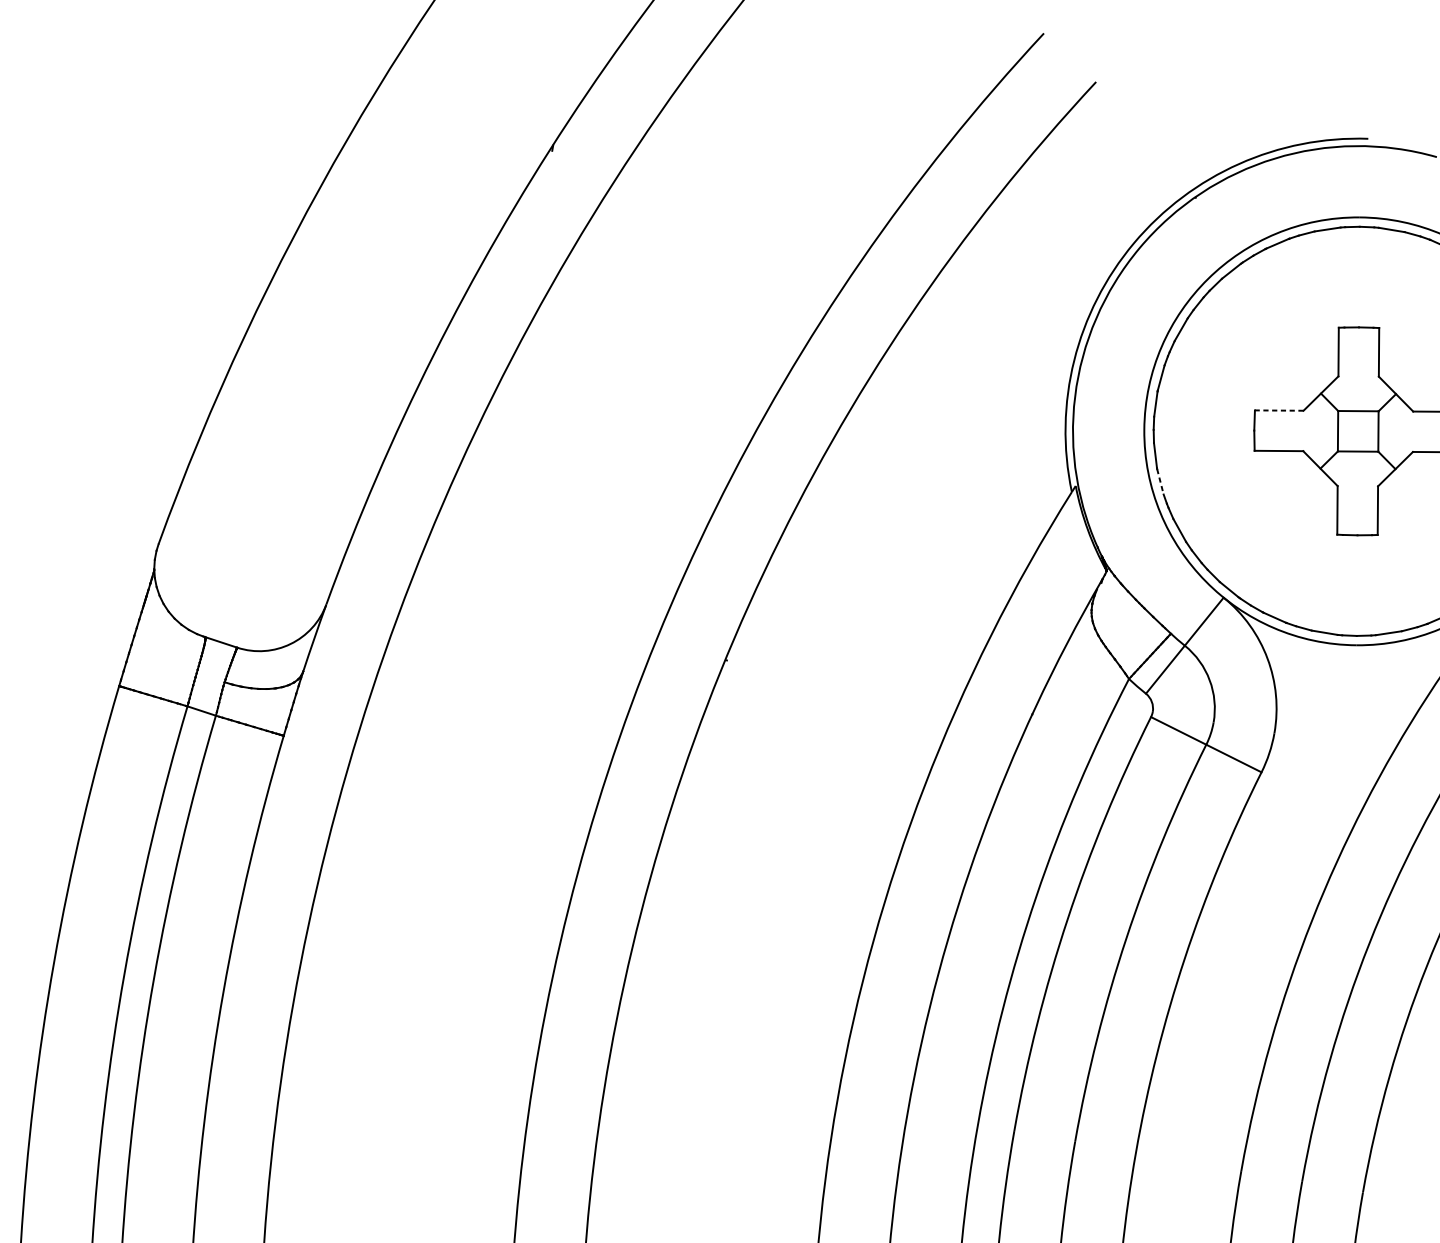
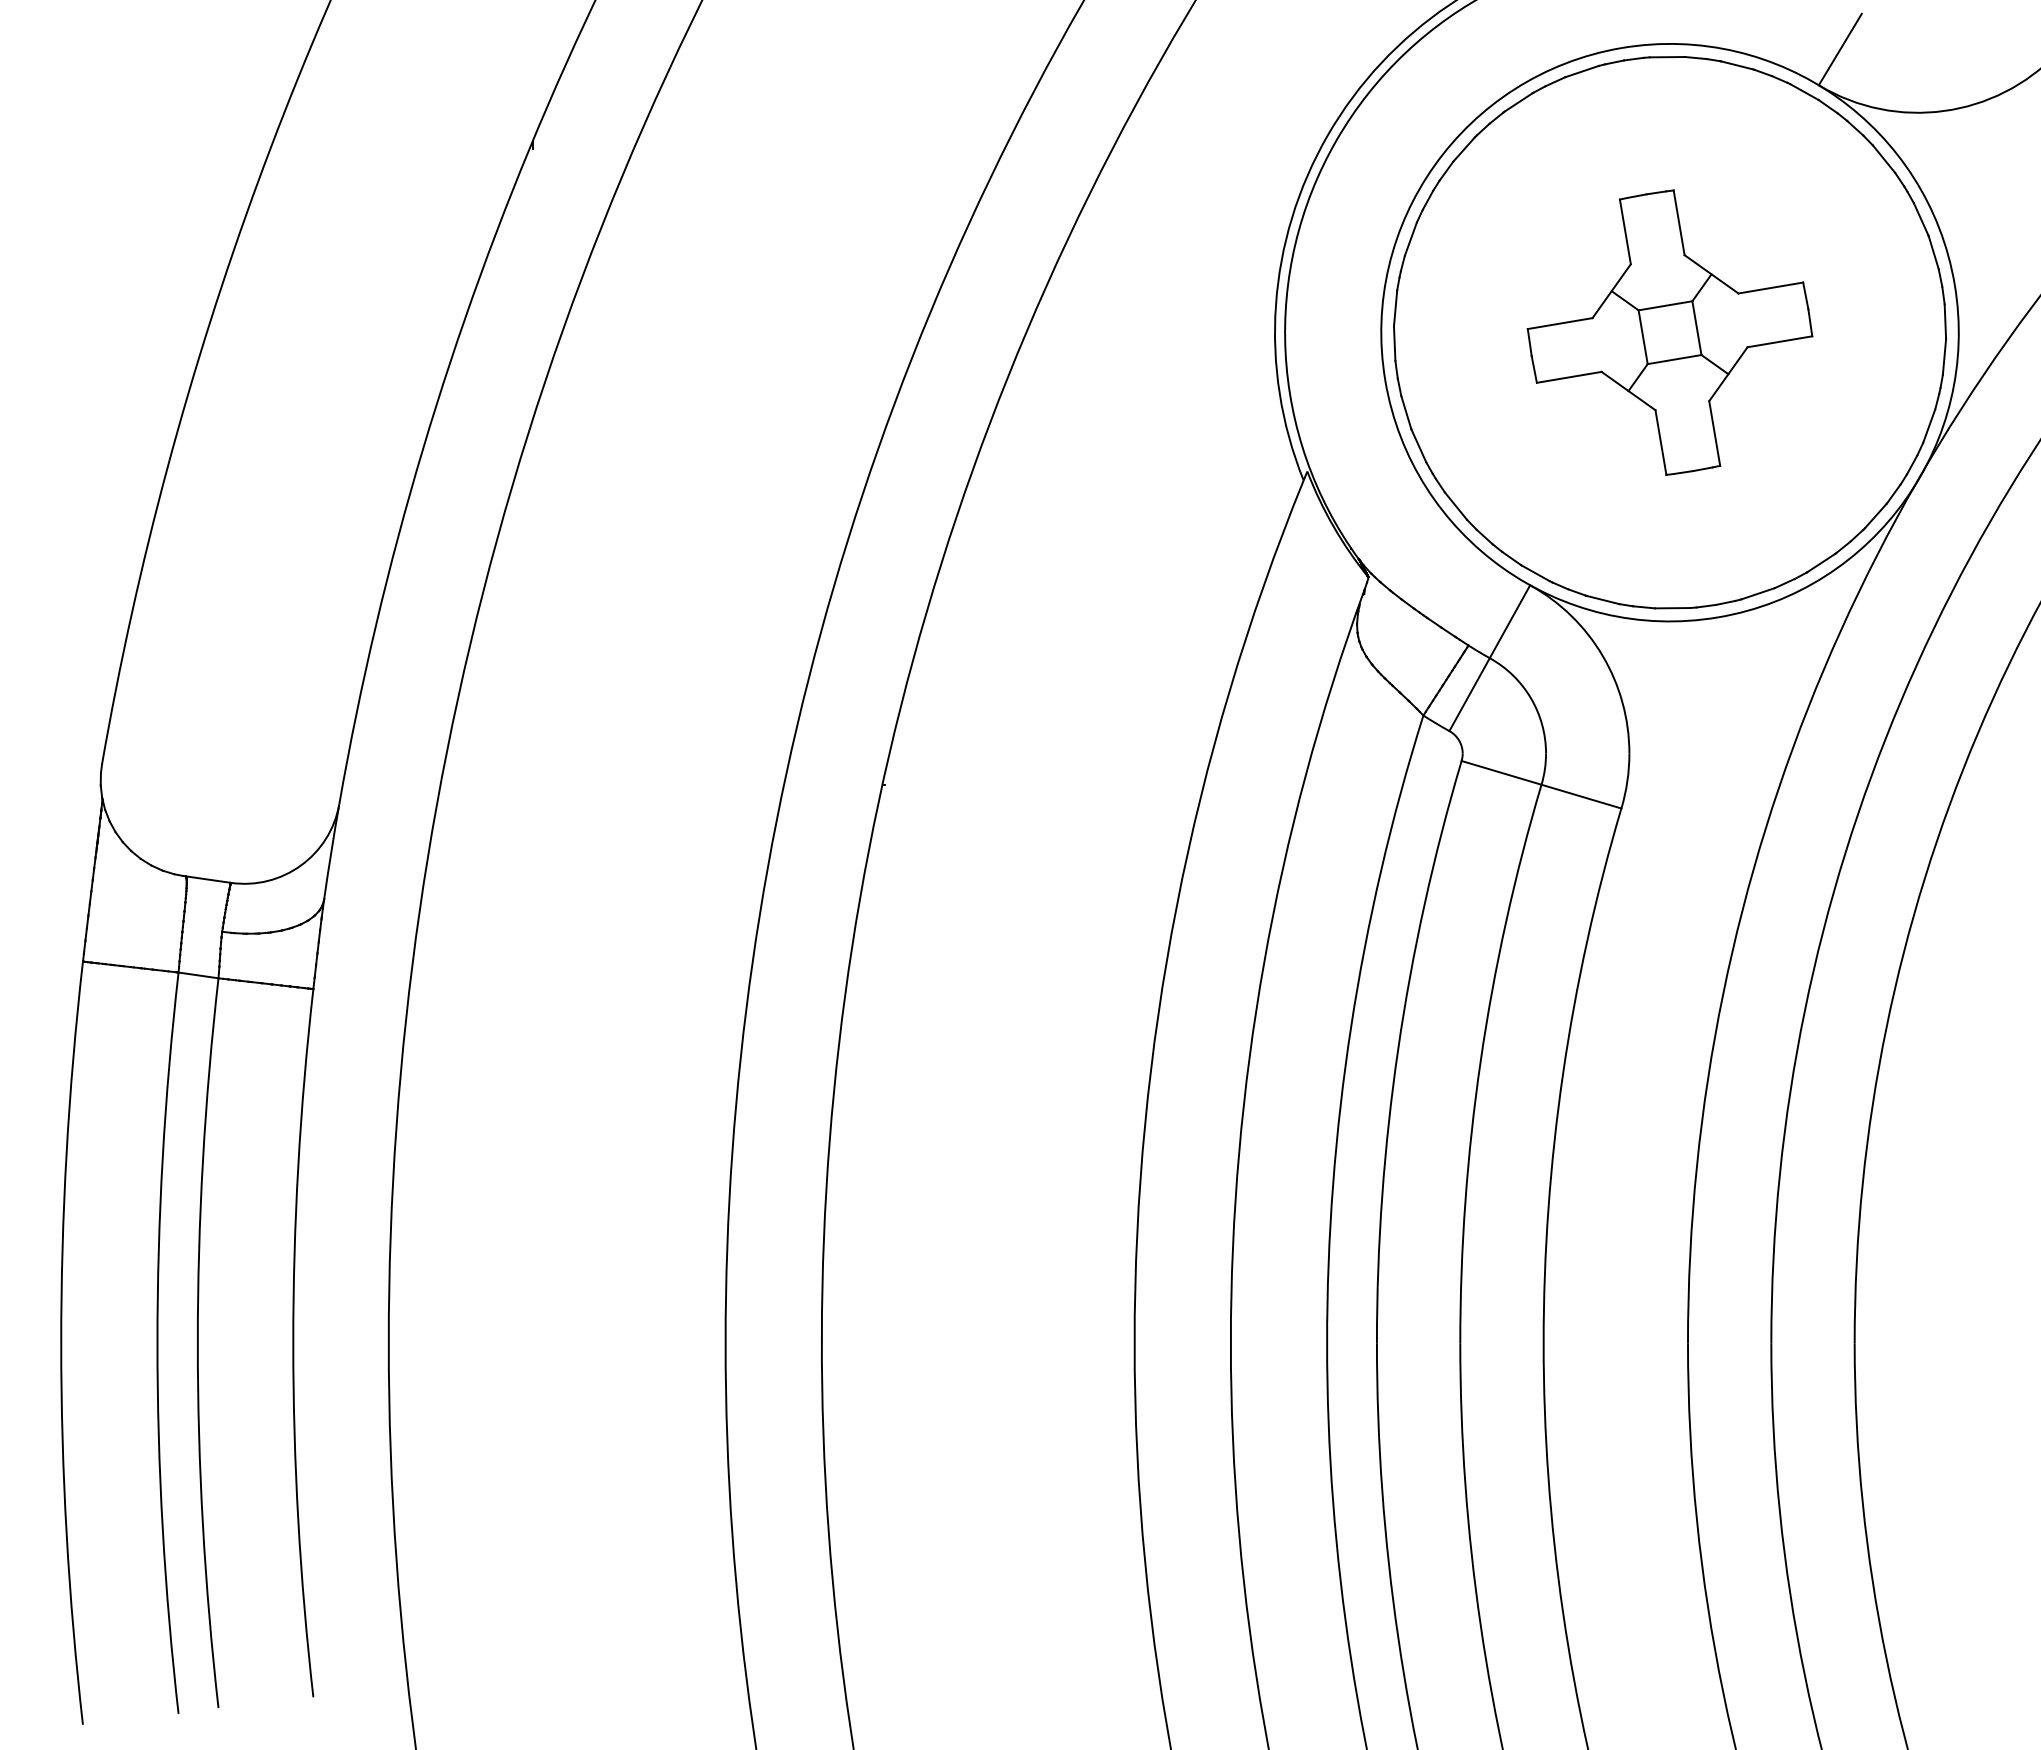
line: (1279, 410) -> (1560, 323), dashed -> solid
line: (1160, 482) -> (1418, 446), dashed -> solid

